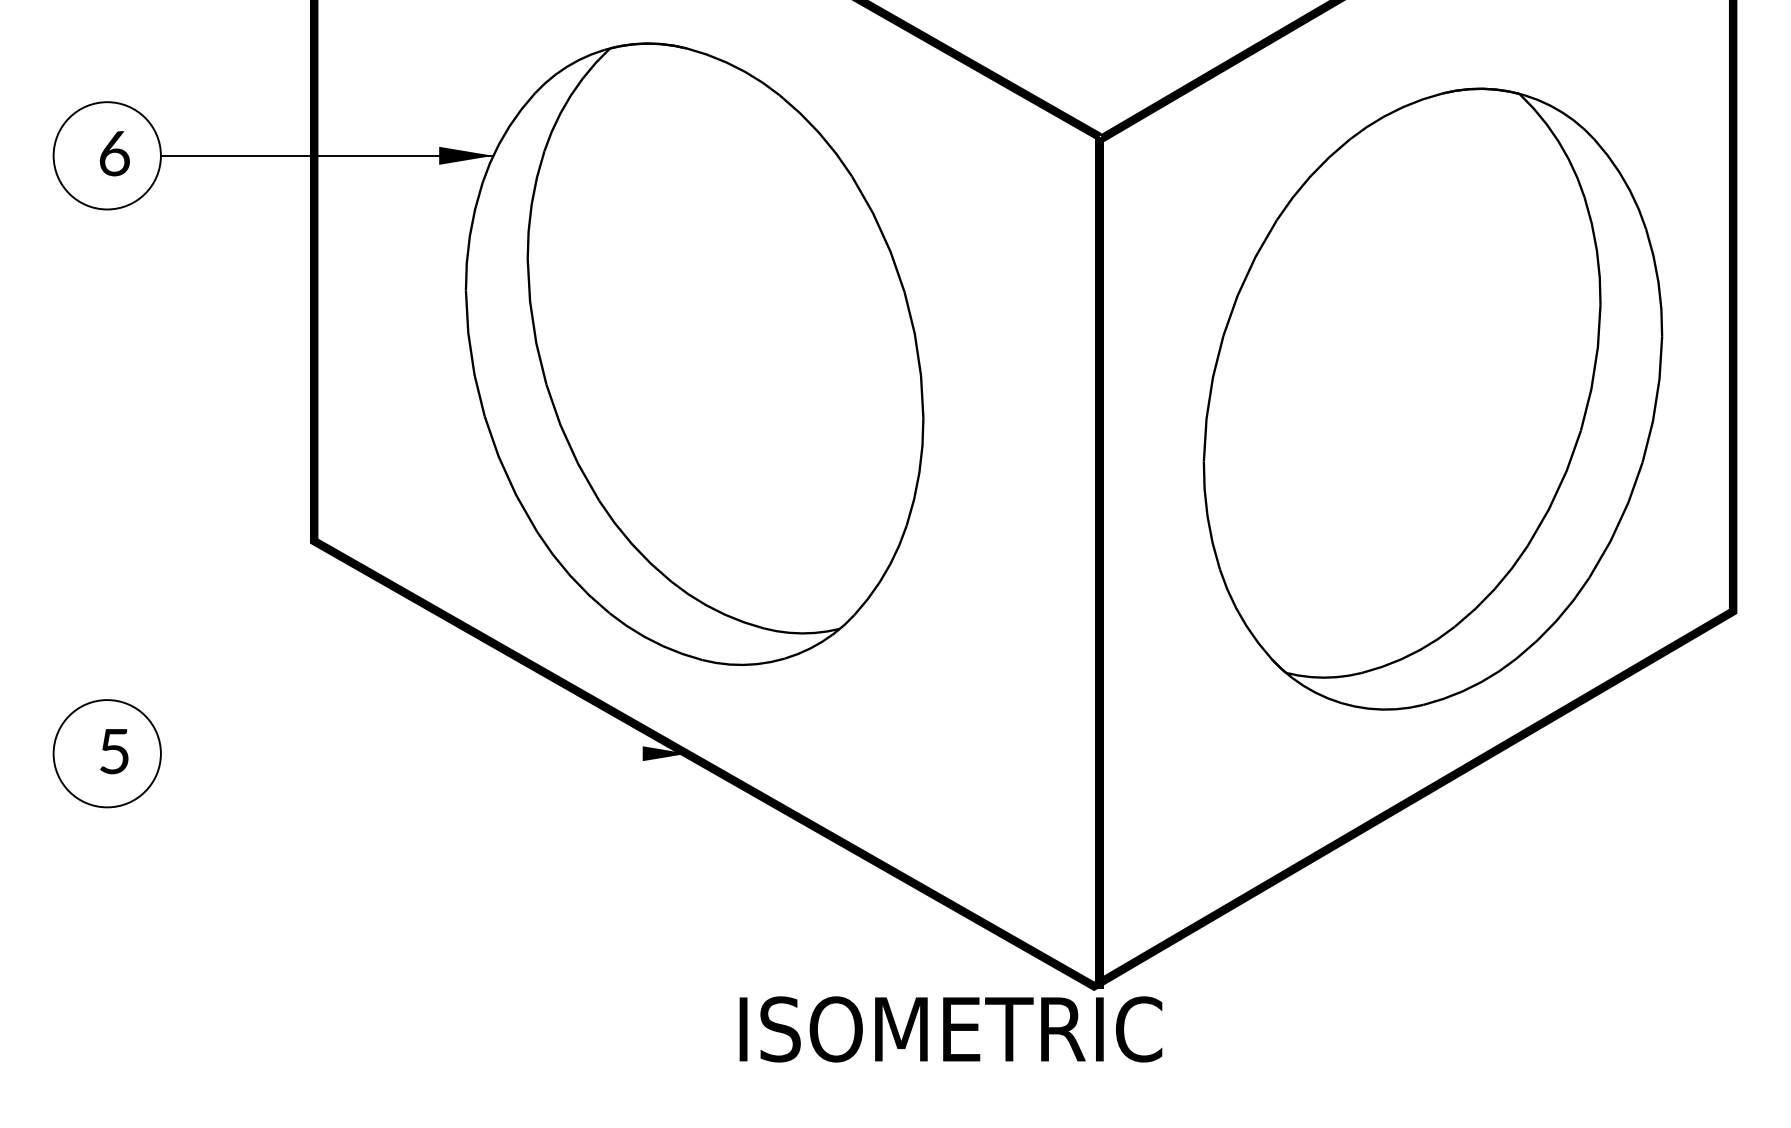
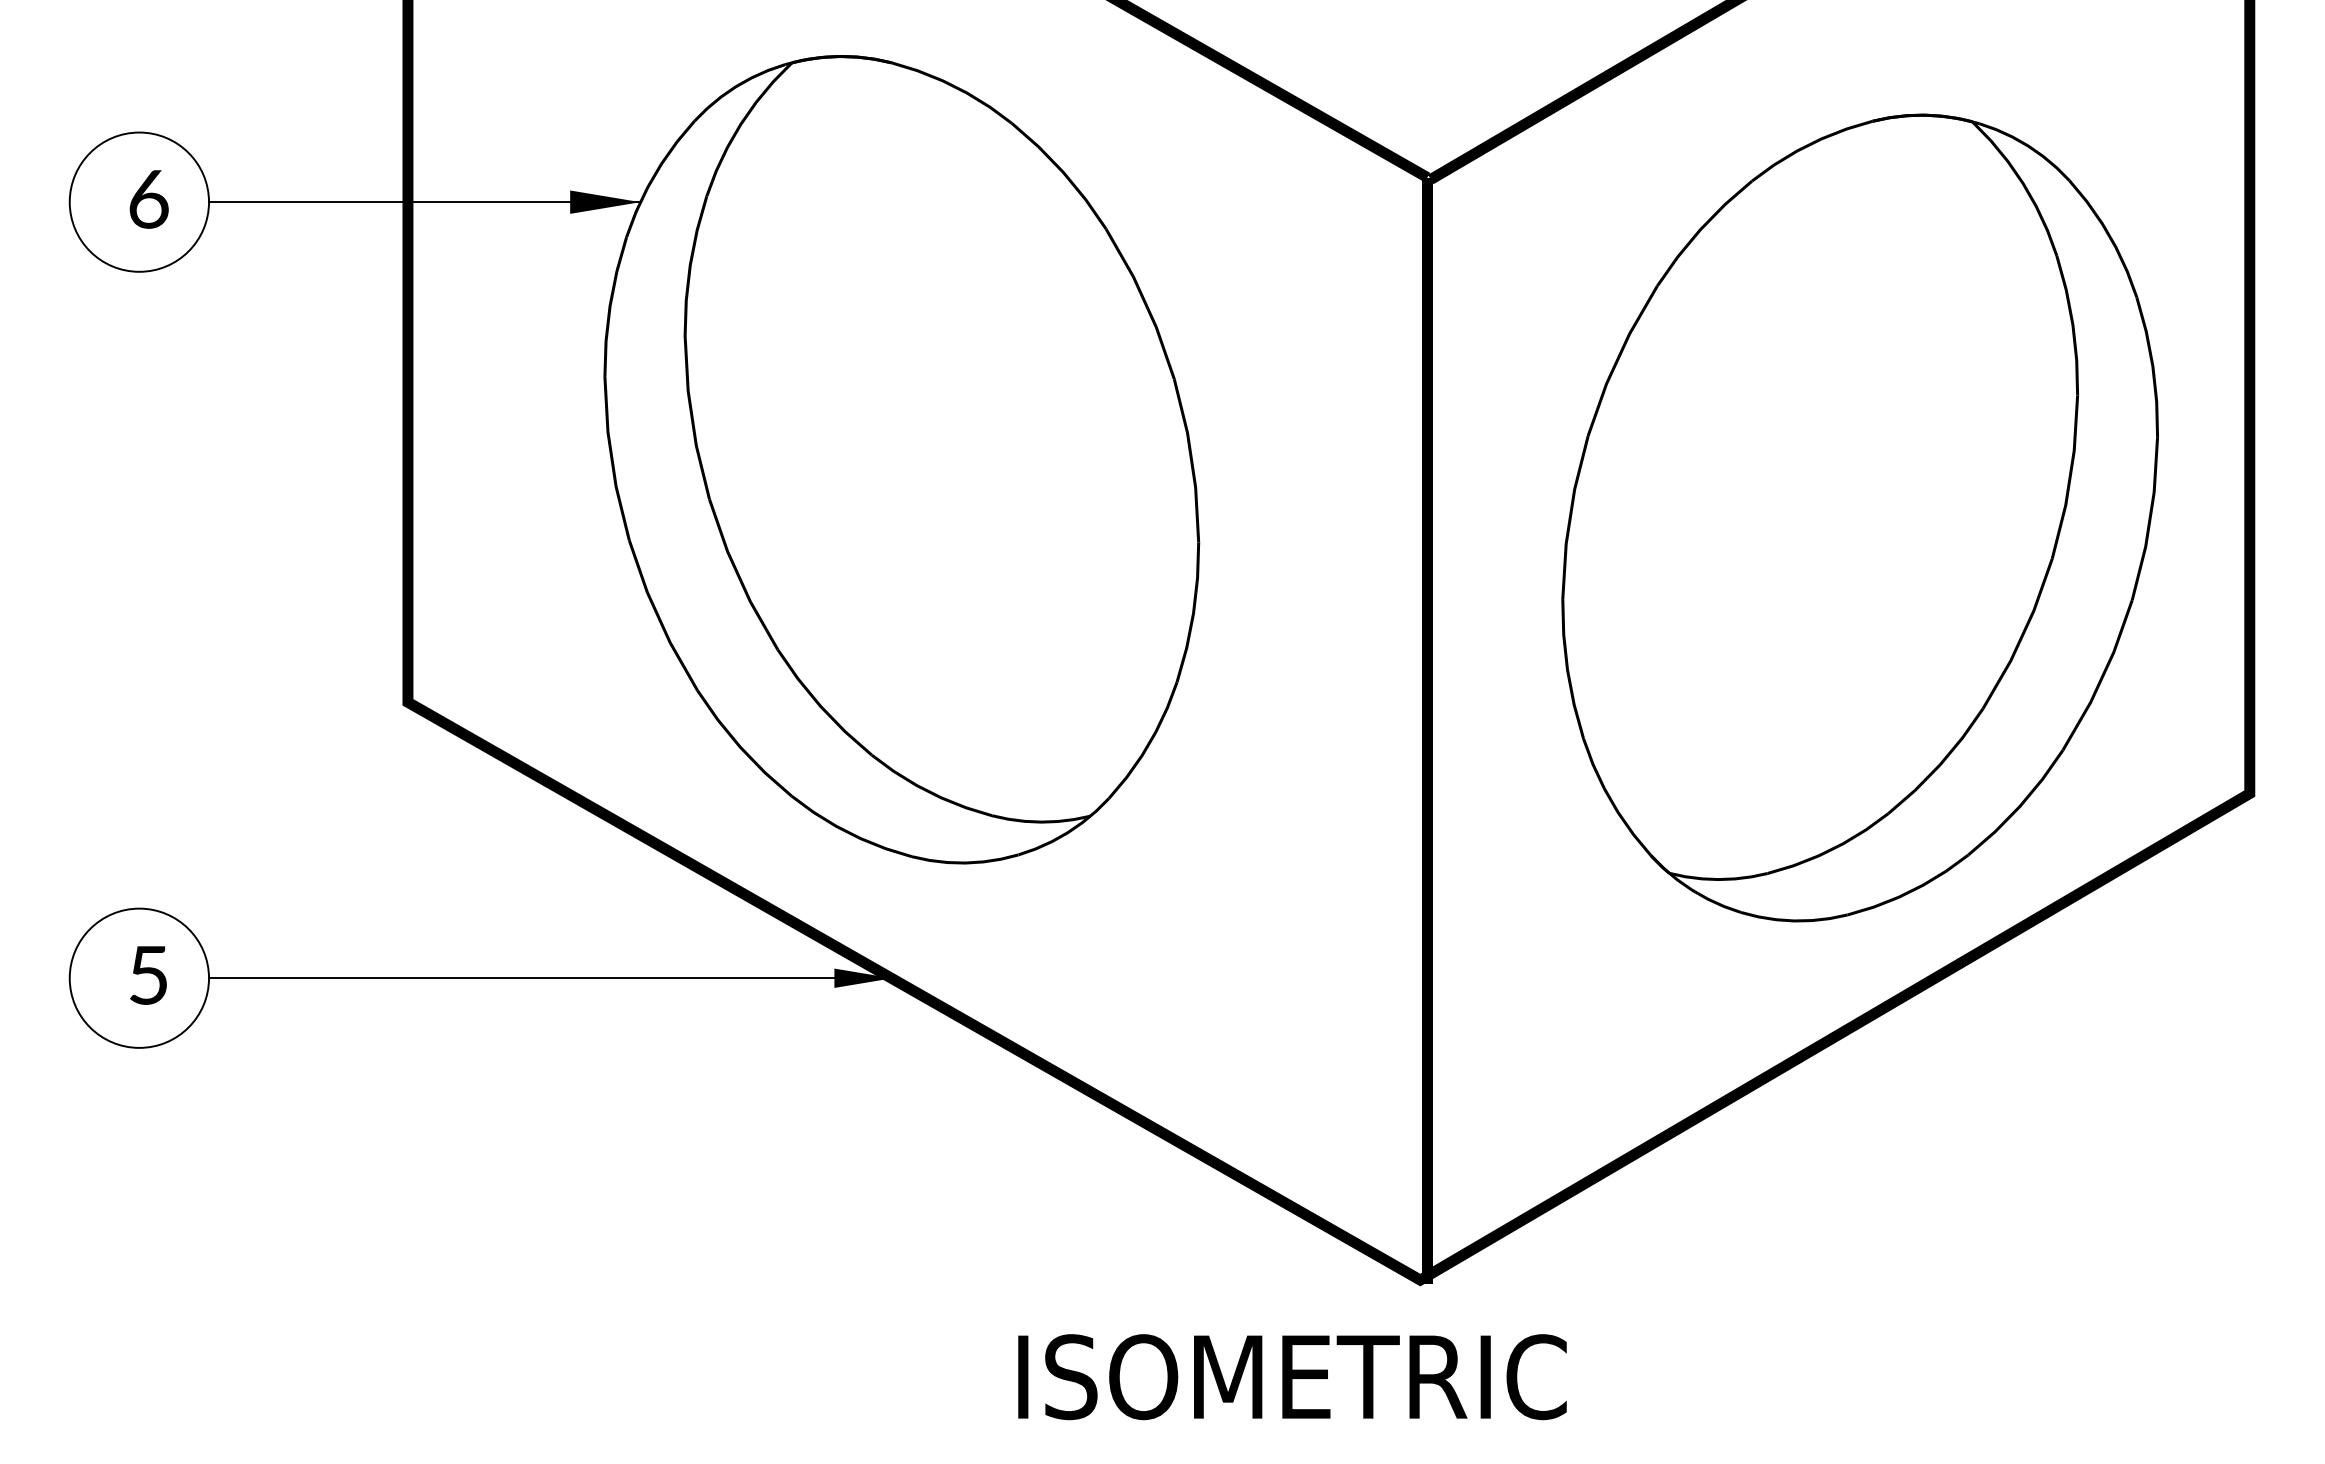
line: (401, 753) -> (521, 978), added
text: (950, 1029) -> (1292, 1377), moved

